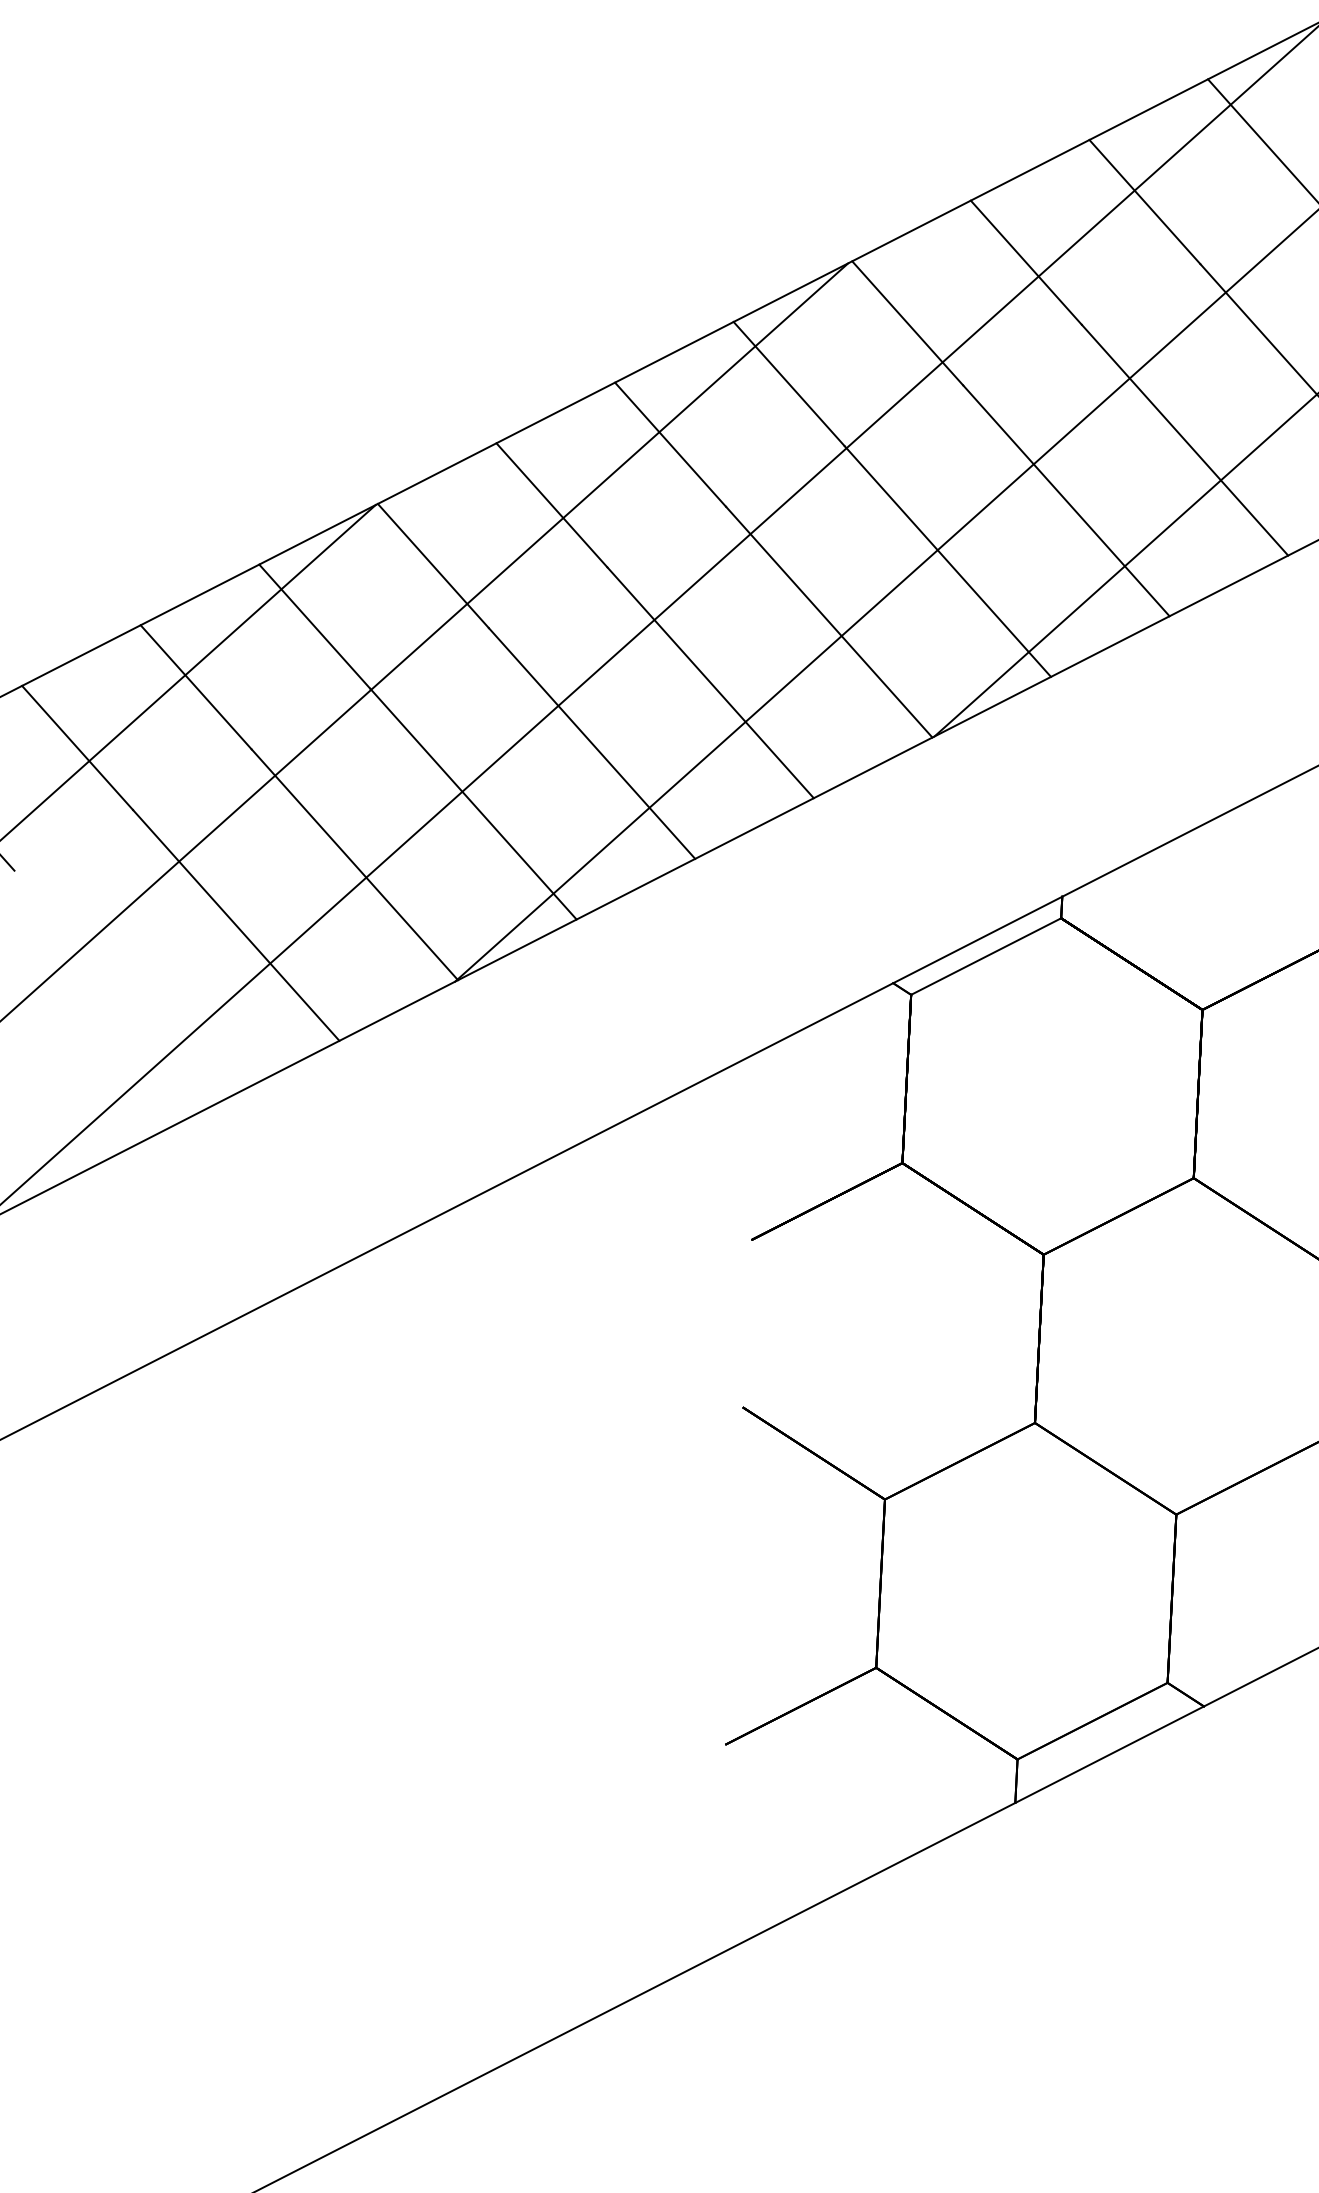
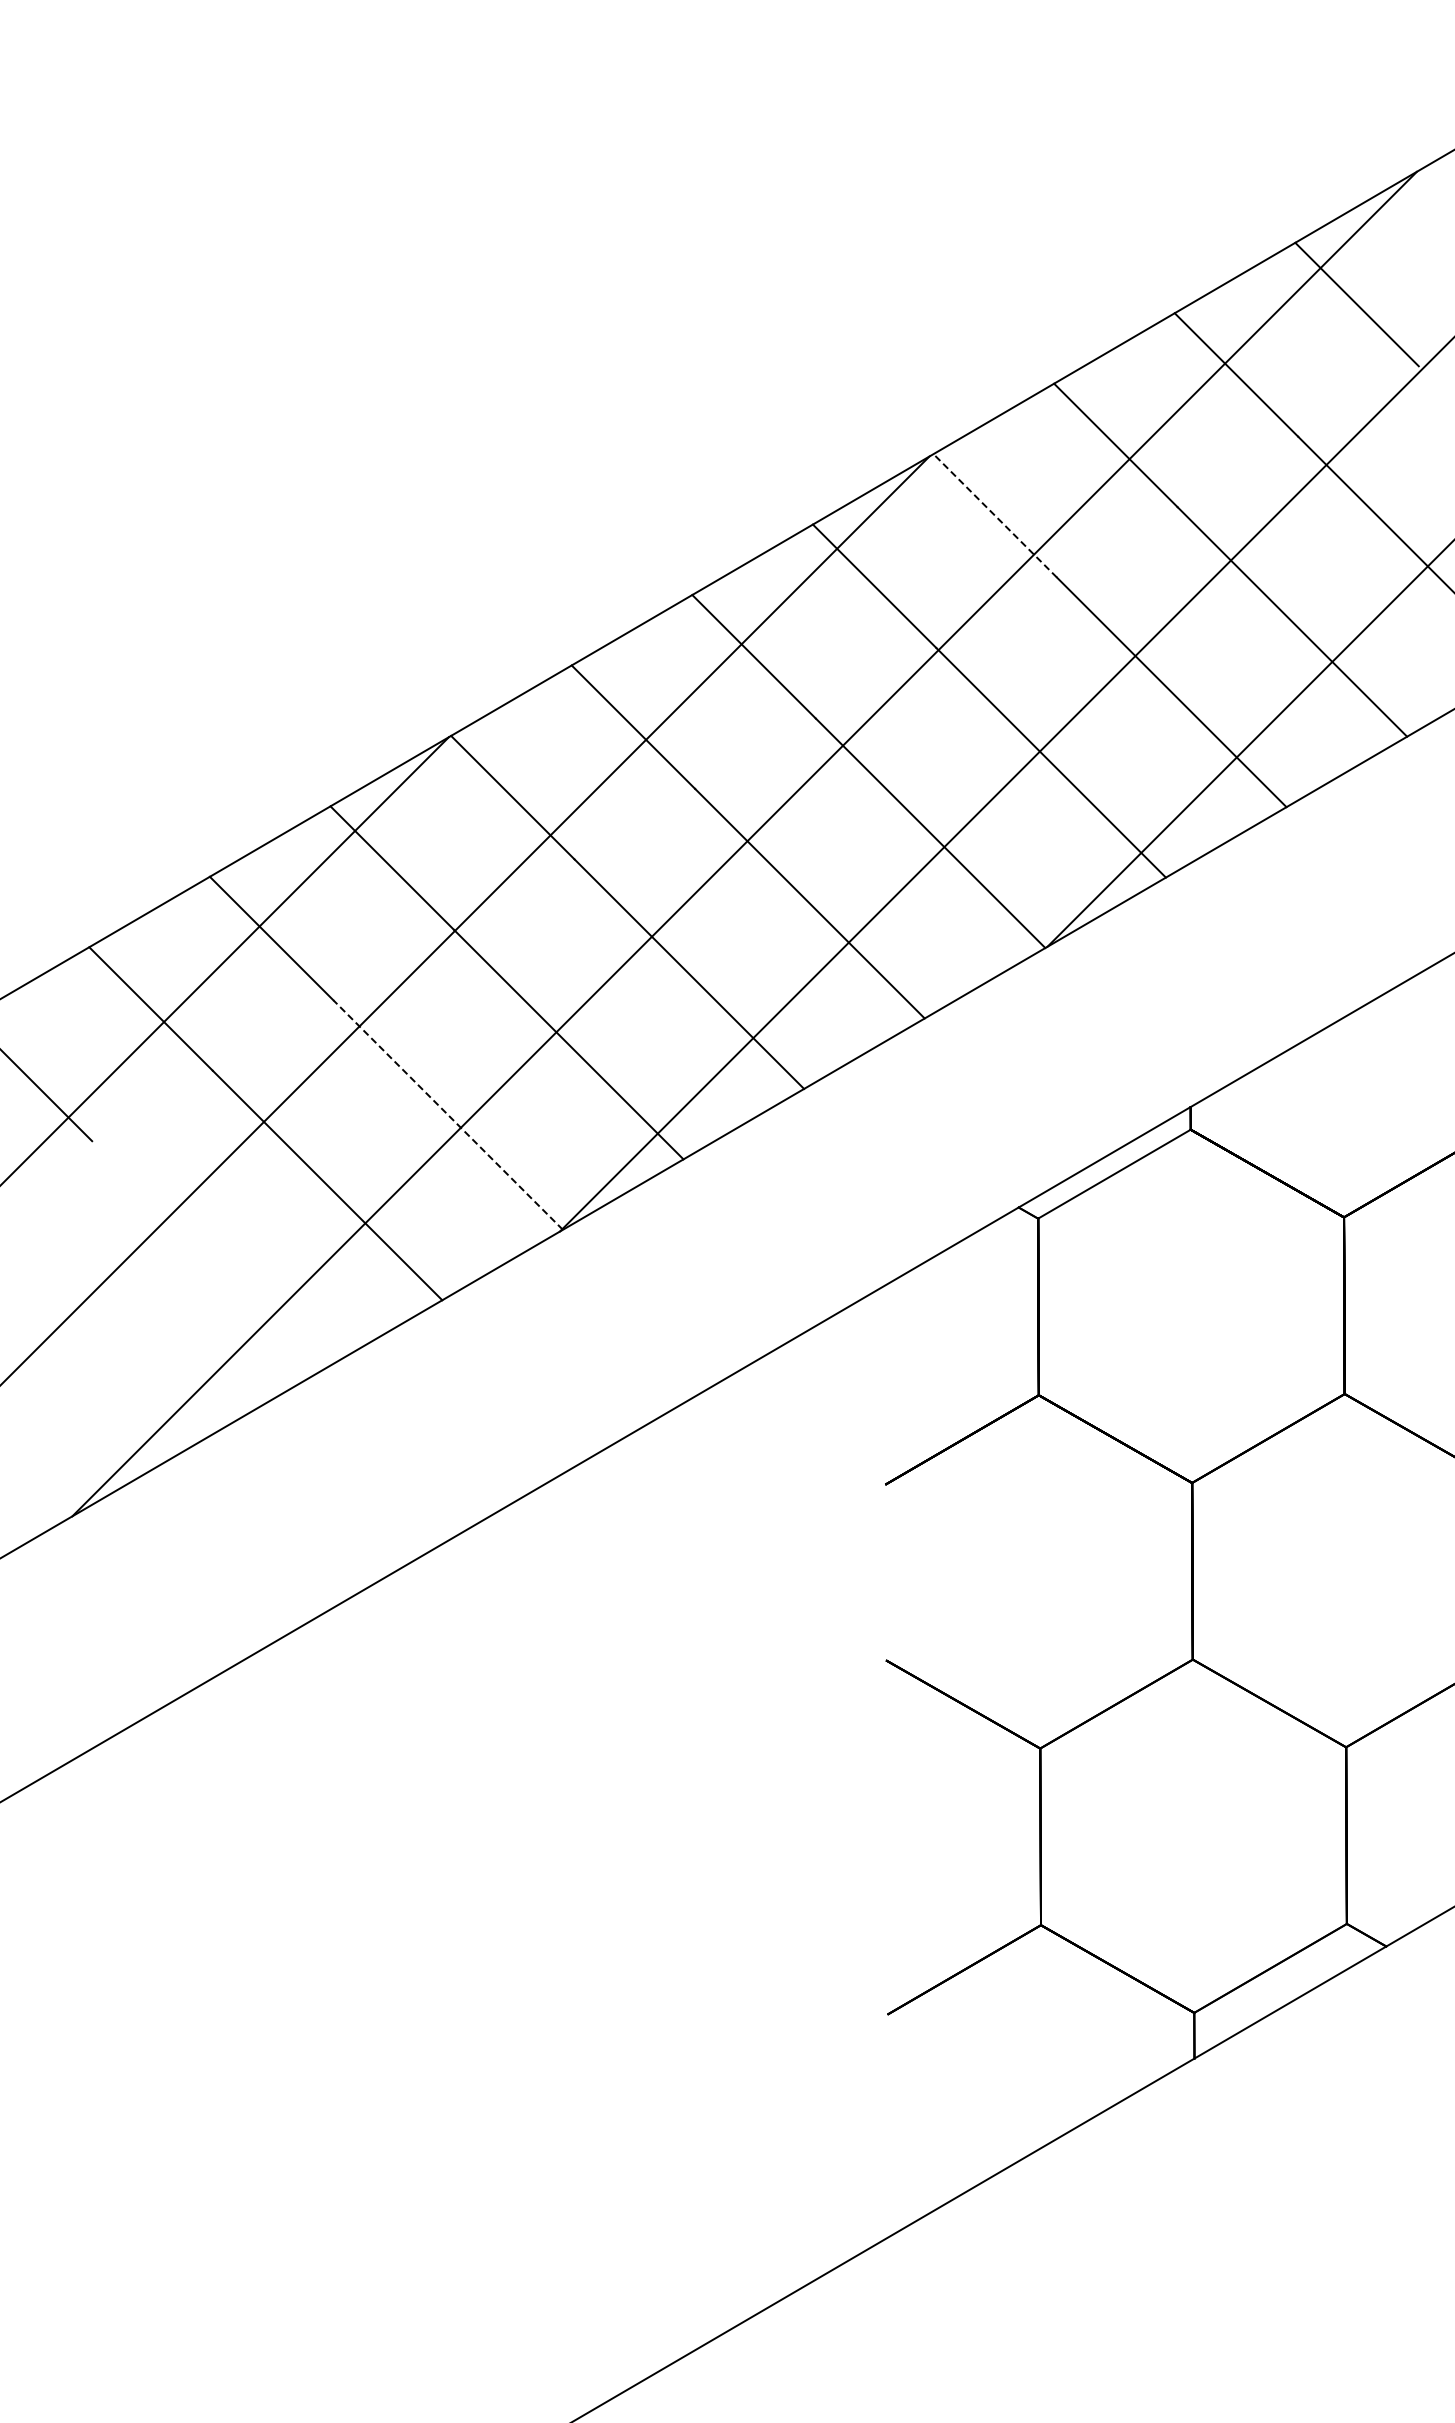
line: (907, 322) -> (994, 515), solid -> dashed
line: (354, 864) -> (447, 1114), solid -> dashed

